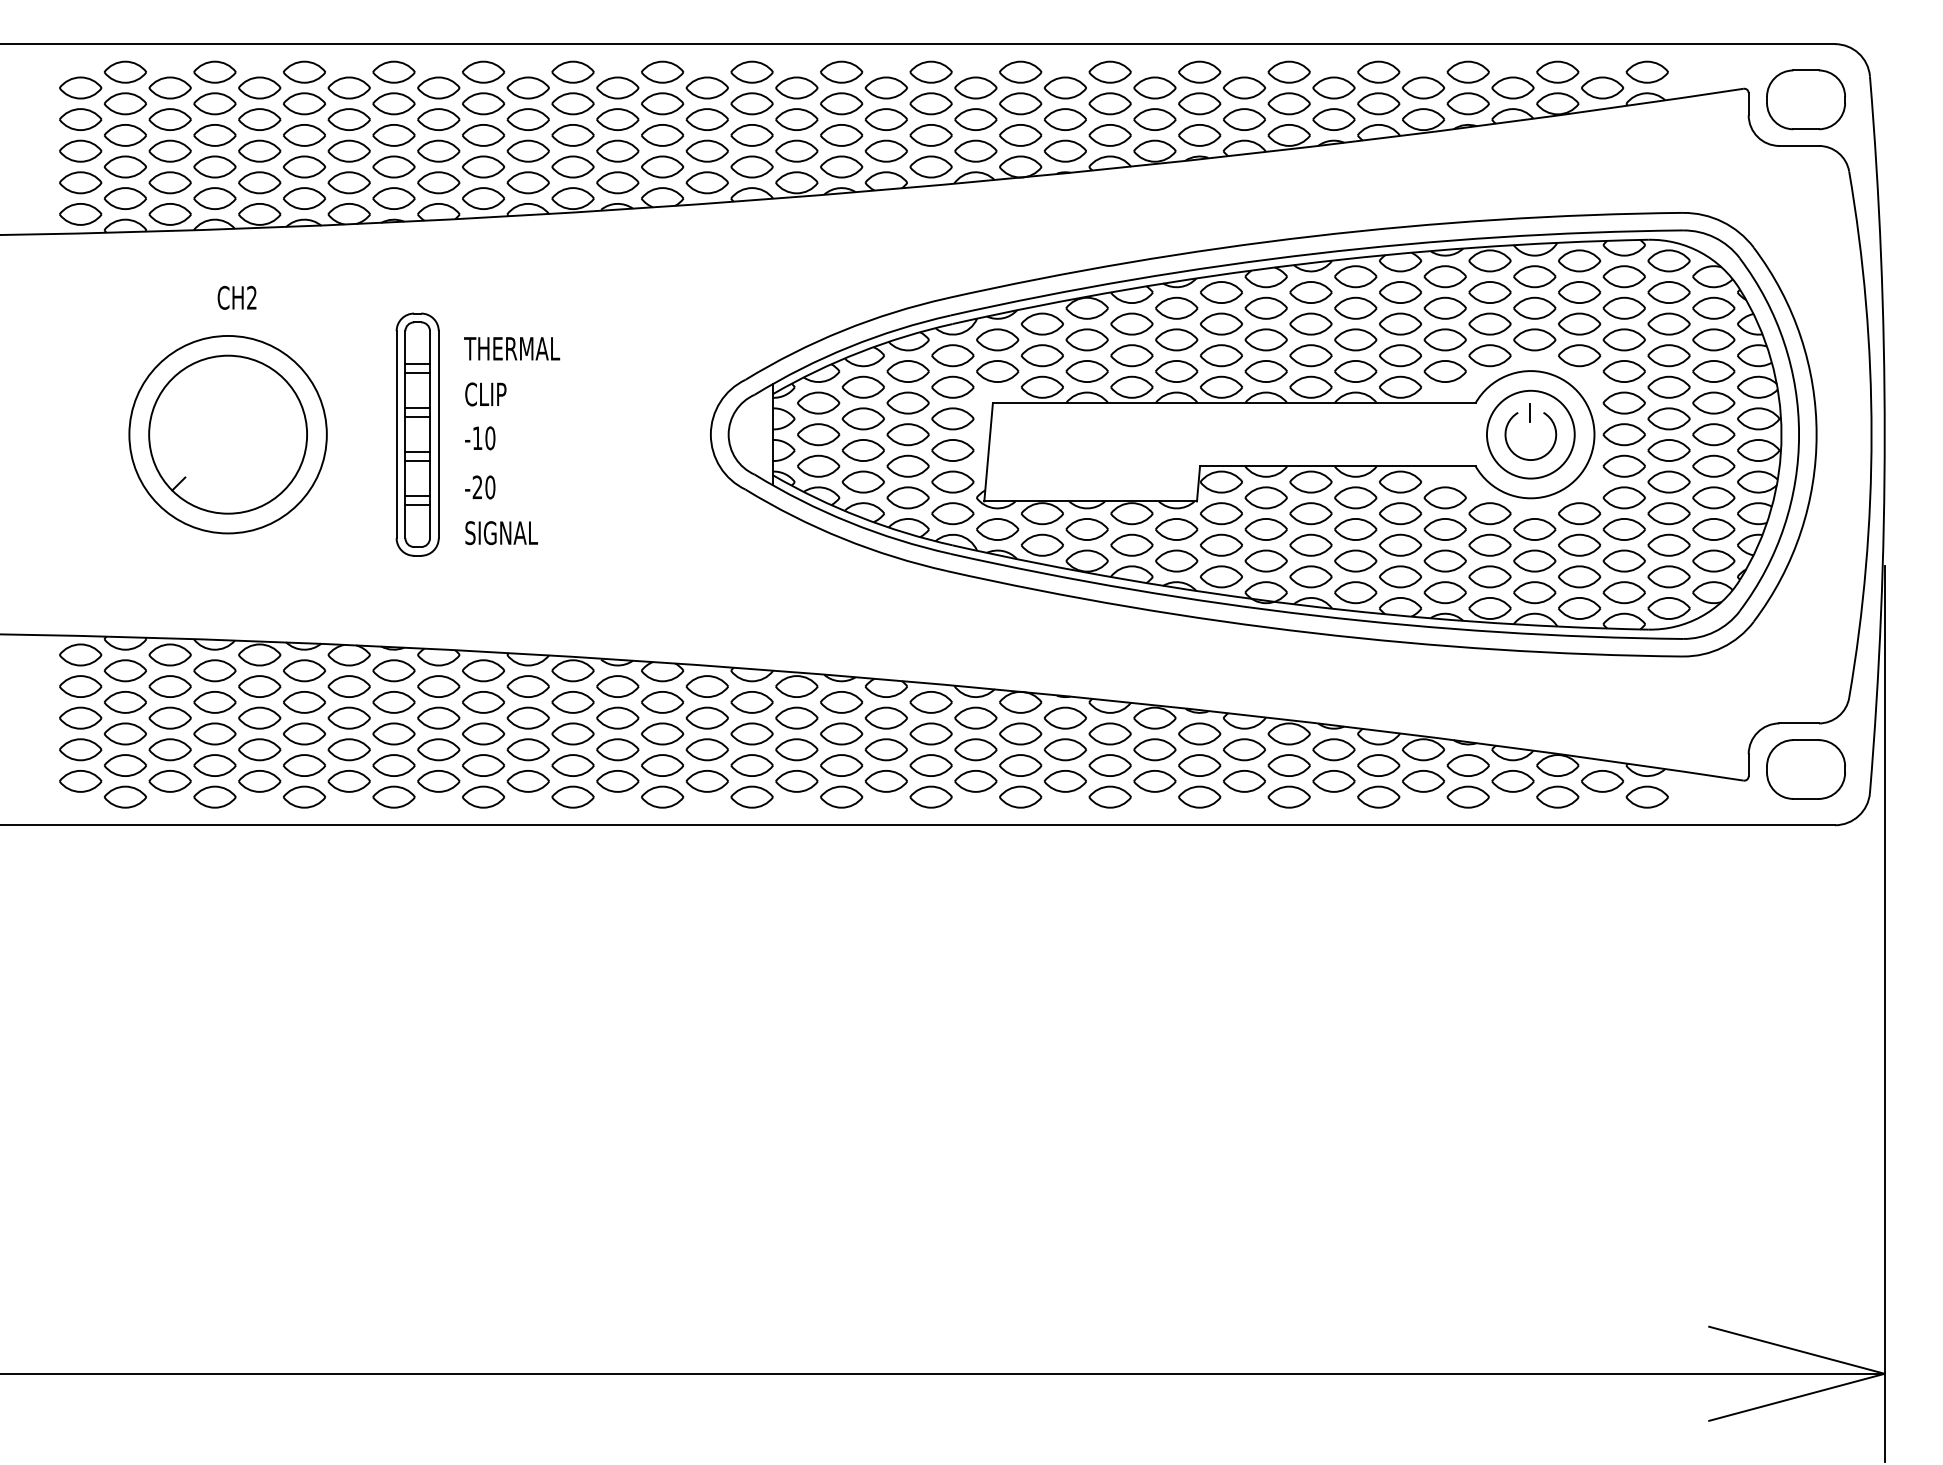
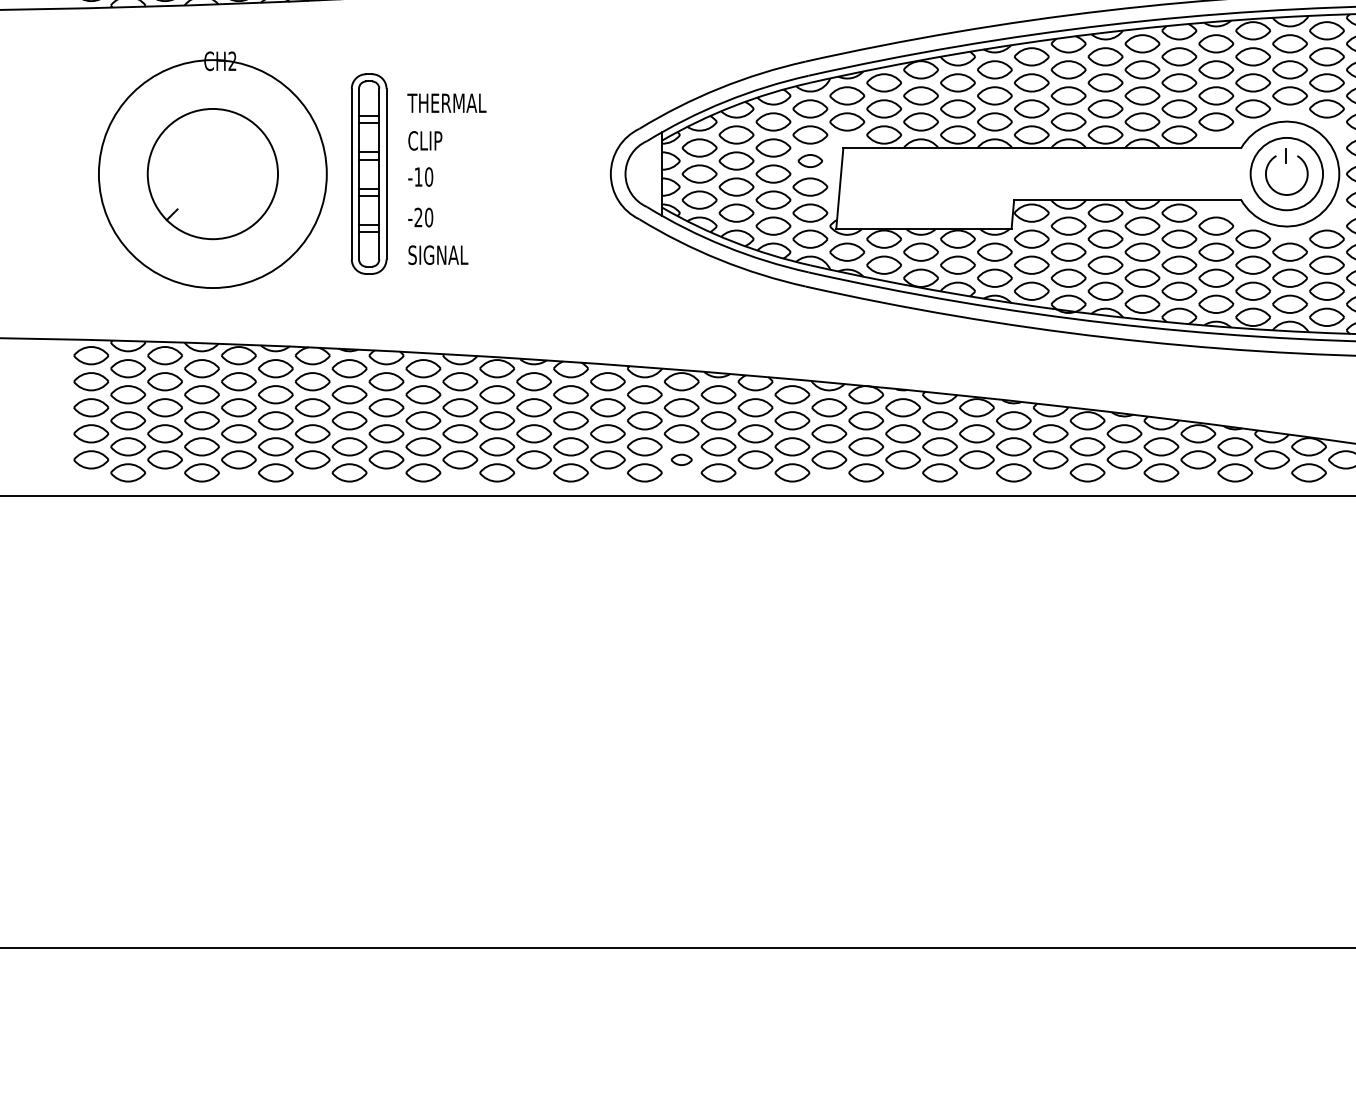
part: (952, 418) -> (810, 160), size x0.7
circle: (227, 434) -> (212, 173), size x1.4
part: (796, 781) -> (681, 459), size x0.6

